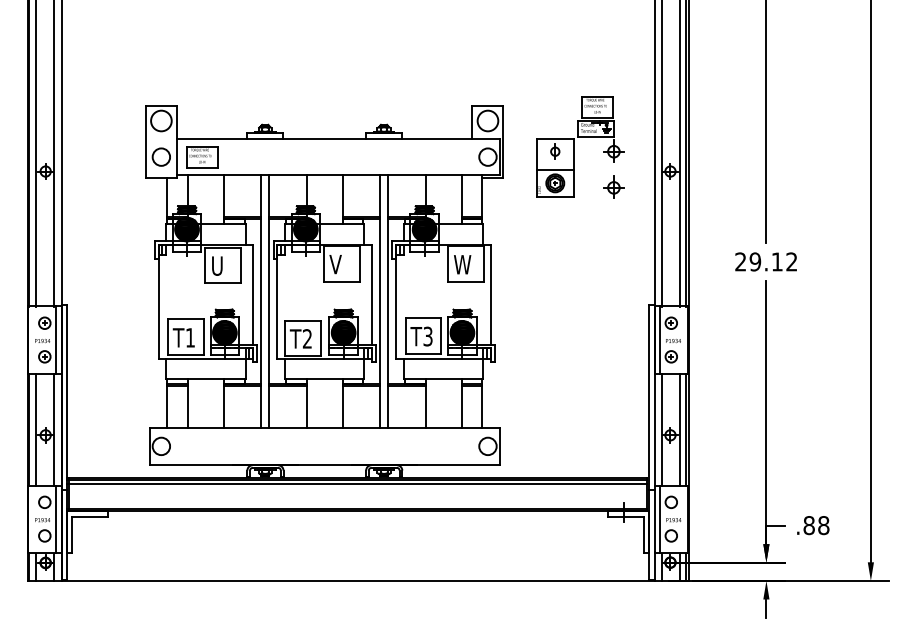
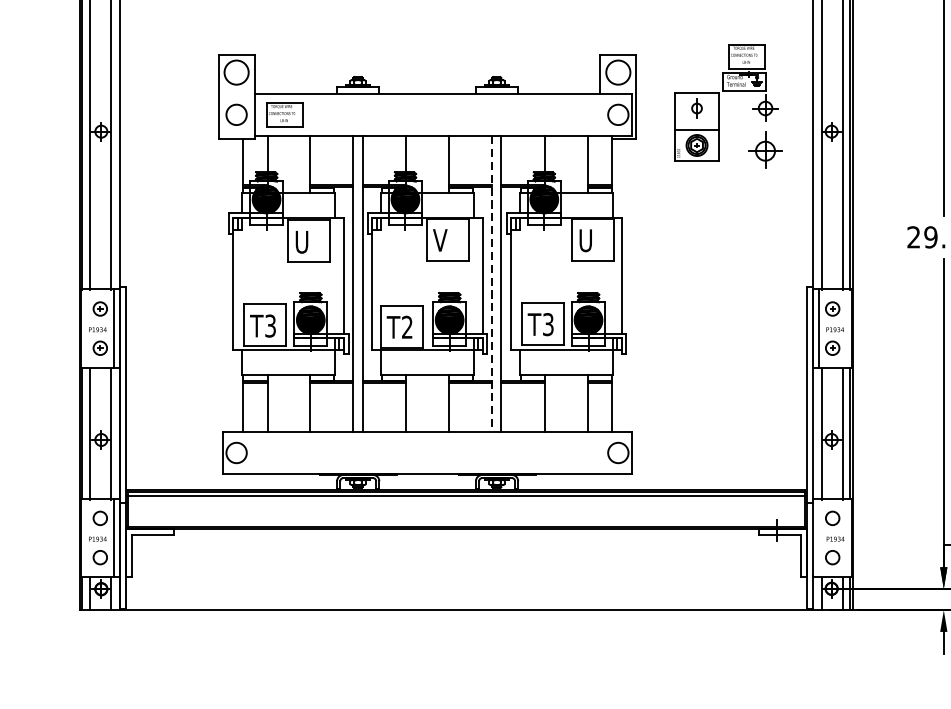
part: (613, 186) -> (765, 149), size x1.4
text: (462, 264) -> (588, 240), W -> U
line: (380, 301) -> (492, 283), solid -> dashed
text: (190, 337) -> (270, 325), T1 -> T3
line: (659, 518) -> (818, 537), removed

